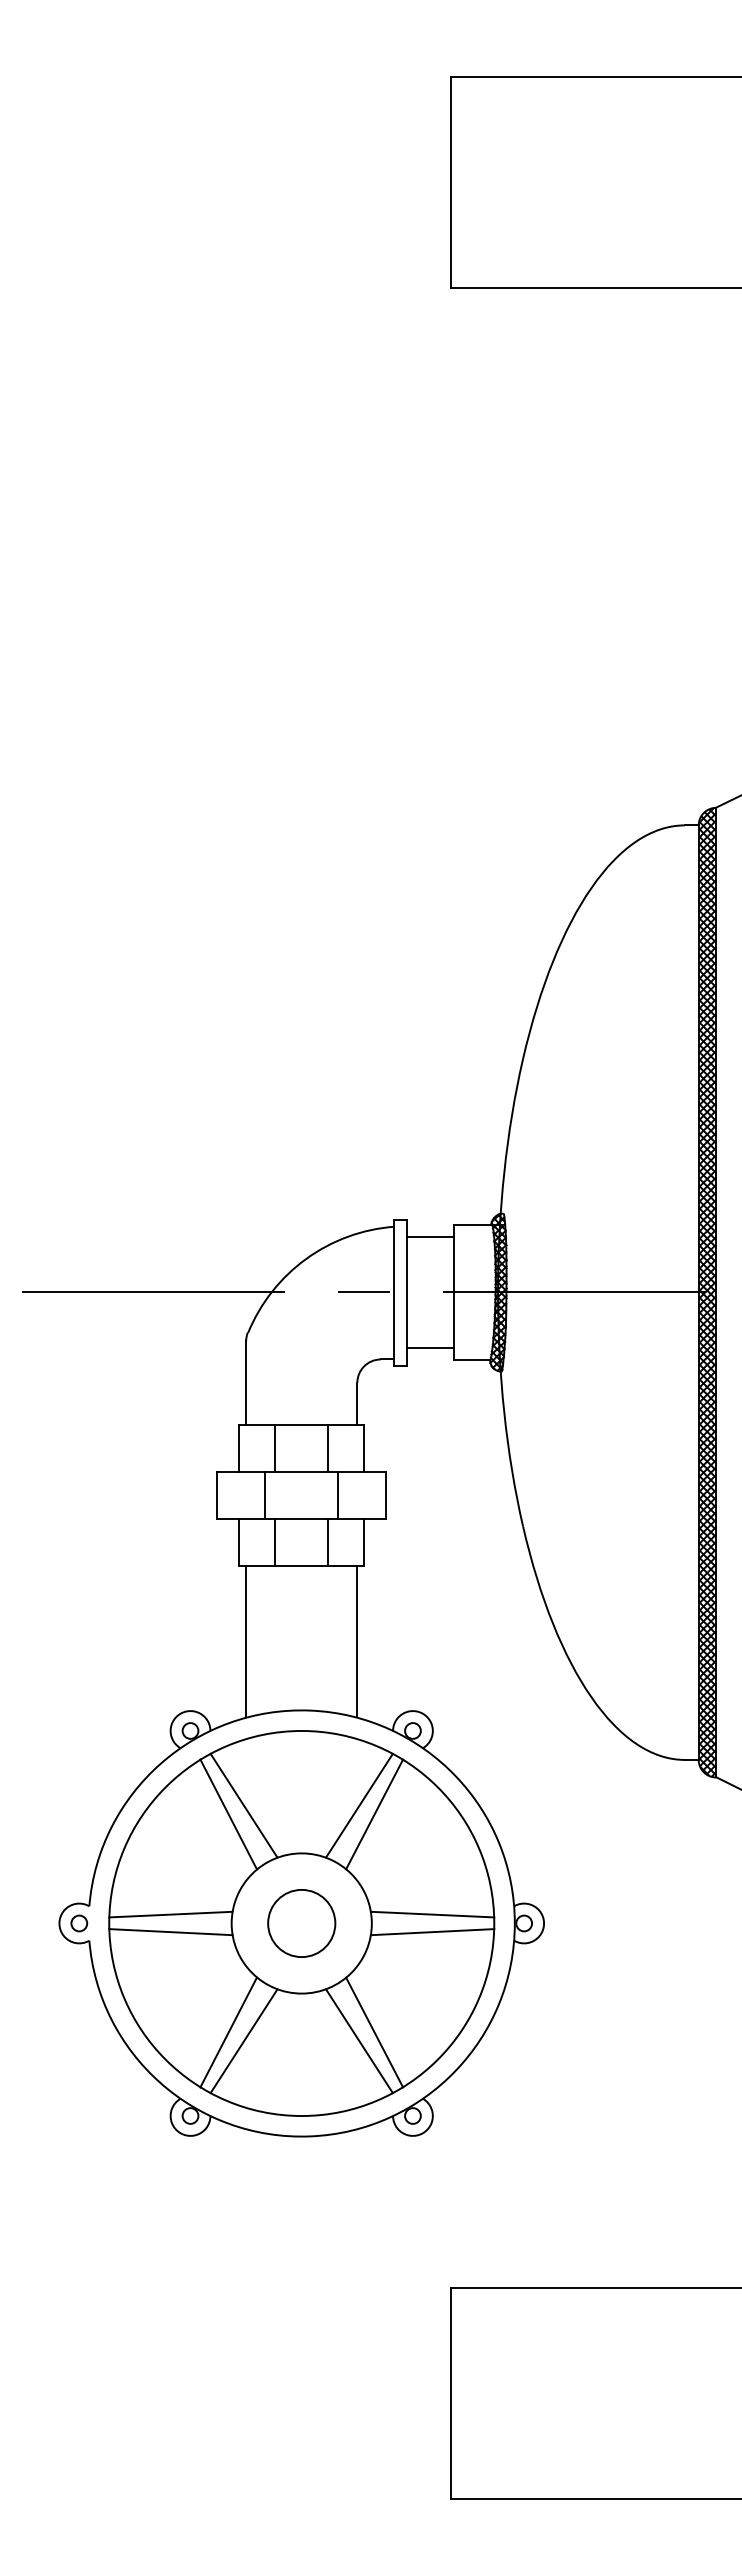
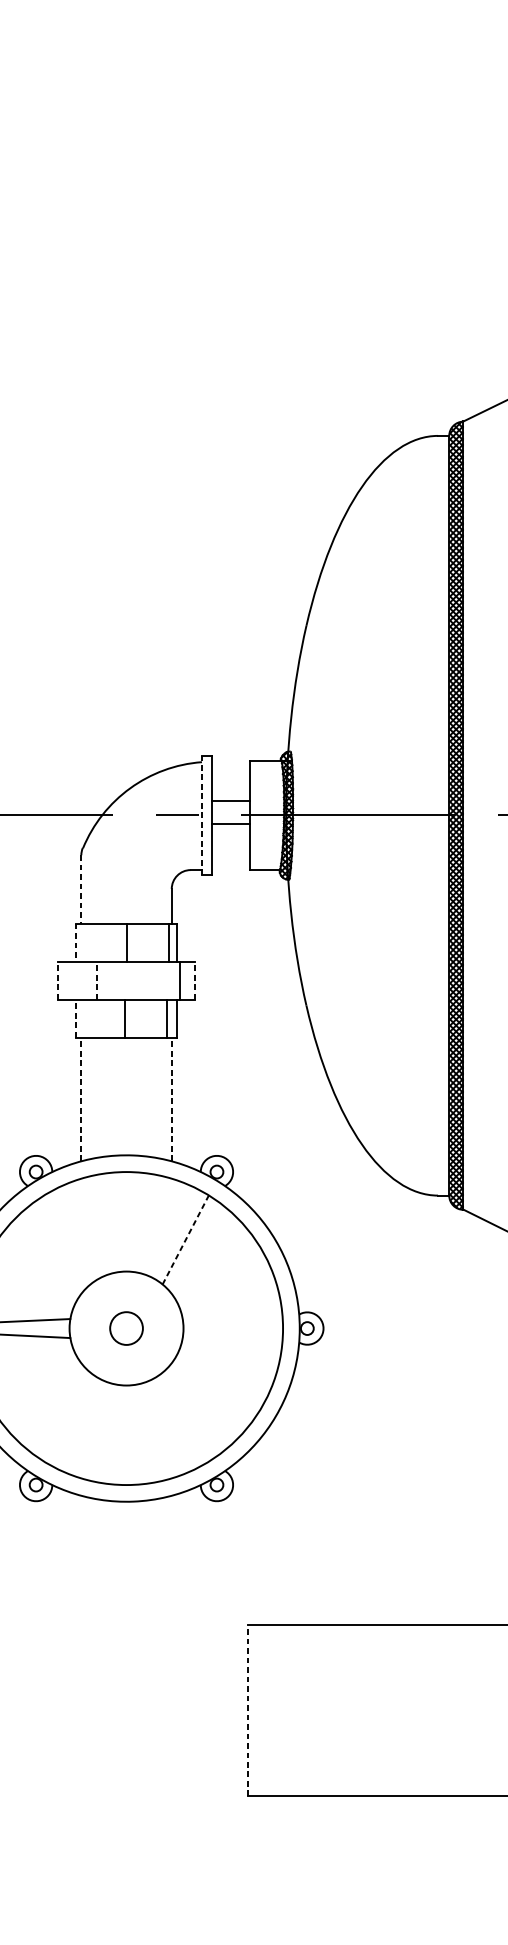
line: (430, 1237) -> (231, 800), moved
line: (394, 1292) -> (201, 815), solid -> dashed
line: (430, 1348) -> (231, 824), moved
line: (246, 1383) -> (81, 889), solid -> dashed
line: (275, 1448) -> (127, 942), moved
line: (328, 1448) -> (169, 942), moved
line: (239, 1449) -> (75, 943), solid -> dashed
line: (217, 1494) -> (58, 979), solid -> dashed
line: (265, 1494) -> (97, 979), solid -> dashed
line: (386, 1494) -> (195, 979), solid -> dashed
line: (338, 1495) -> (180, 980), moved
line: (239, 1541) -> (75, 1018), solid -> dashed
line: (275, 1541) -> (125, 1018), moved
line: (328, 1541) -> (166, 1018), moved
line: (246, 1641) -> (81, 1099), solid -> dashed
line: (357, 1641) -> (171, 1099), solid -> dashed
line: (243, 1805) -> (79, 1232), removed
line: (359, 1805) -> (173, 1232), removed
line: (228, 1814) -> (67, 1239), removed
line: (374, 1814) -> (185, 1239), solid -> dashed
line: (432, 1914) -> (232, 1321), removed
circle: (301, 1923) -> (126, 1328), size x0.6
line: (432, 1932) -> (232, 1335), removed
line: (228, 2032) -> (67, 1417), removed
line: (374, 2032) -> (185, 1417), removed
line: (243, 2041) -> (79, 1424), removed
line: (359, 2041) -> (173, 1424), removed
line: (450, 2393) -> (247, 1710), solid -> dashed

